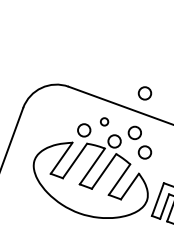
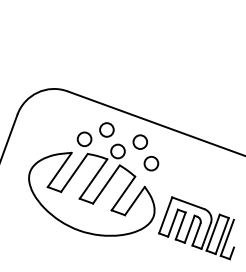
circle: (145, 93) -> (151, 98), removed
circle: (104, 121) -> (106, 129), size x1.67

